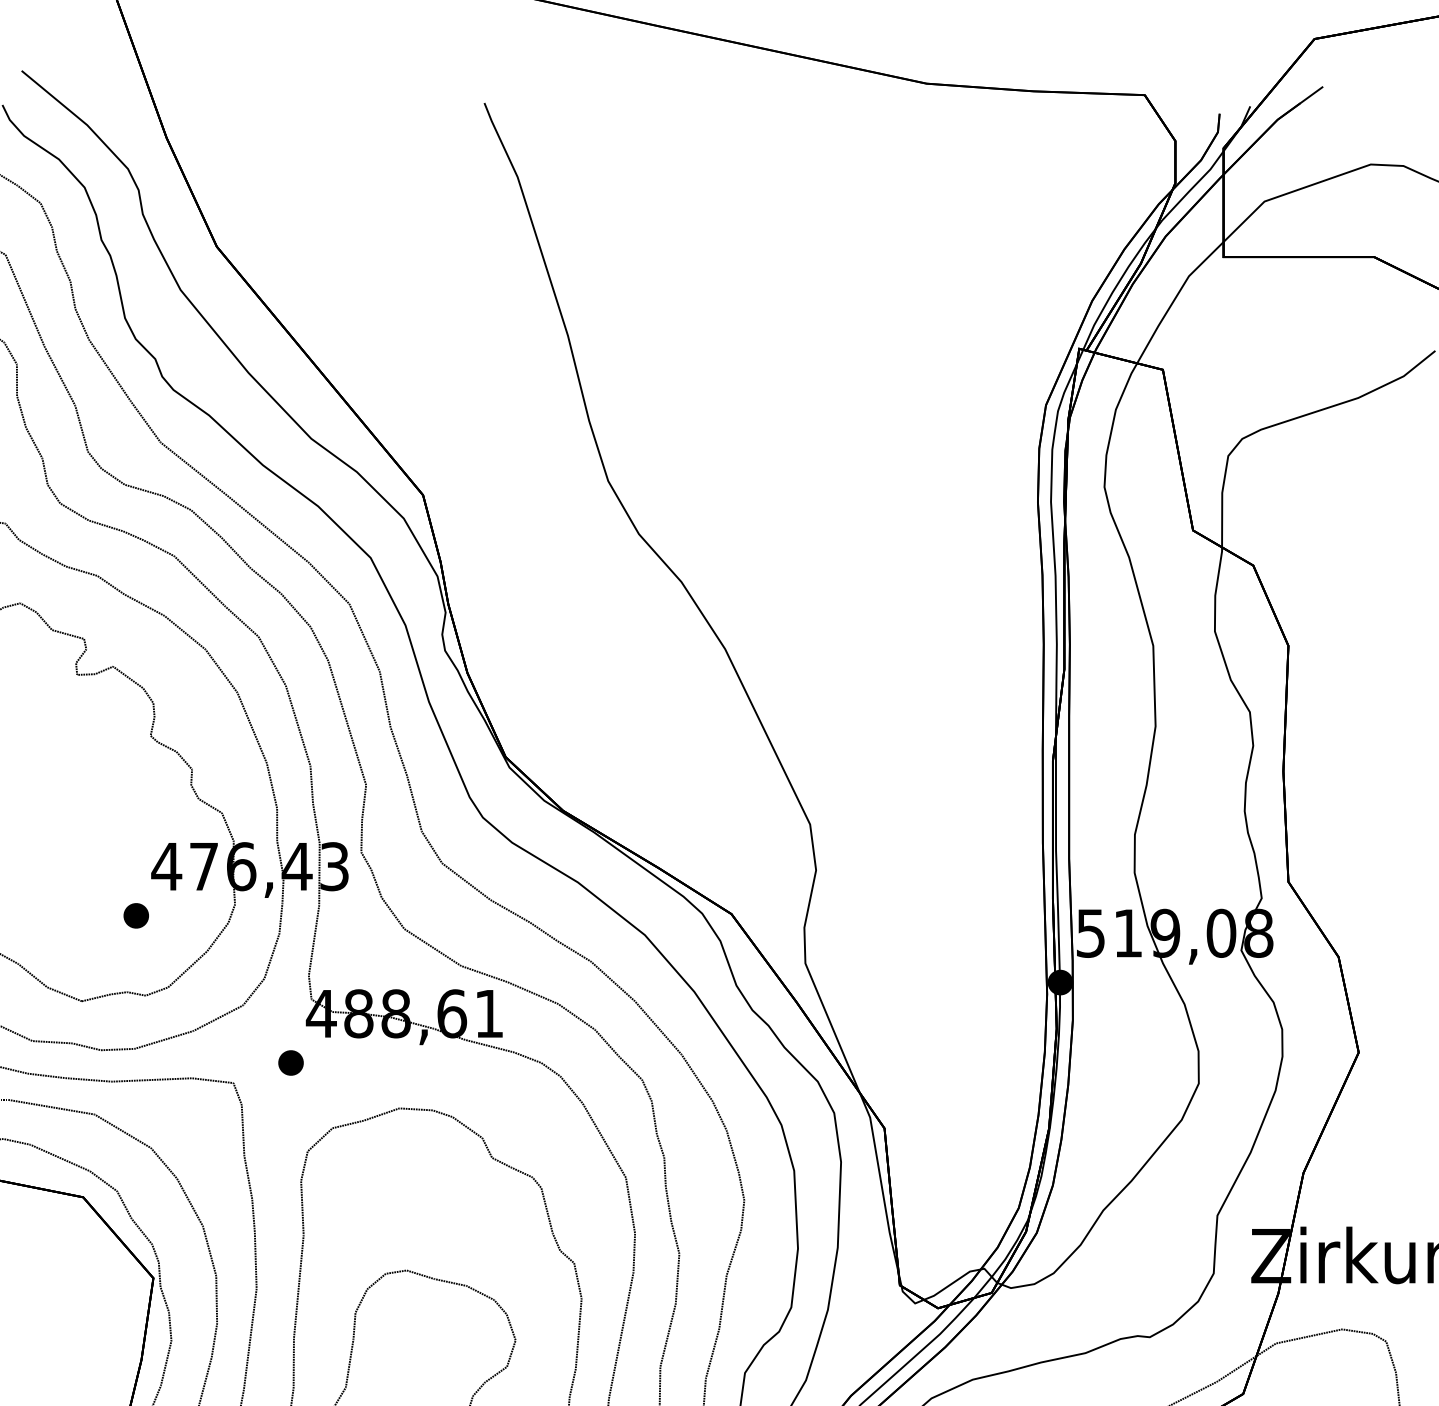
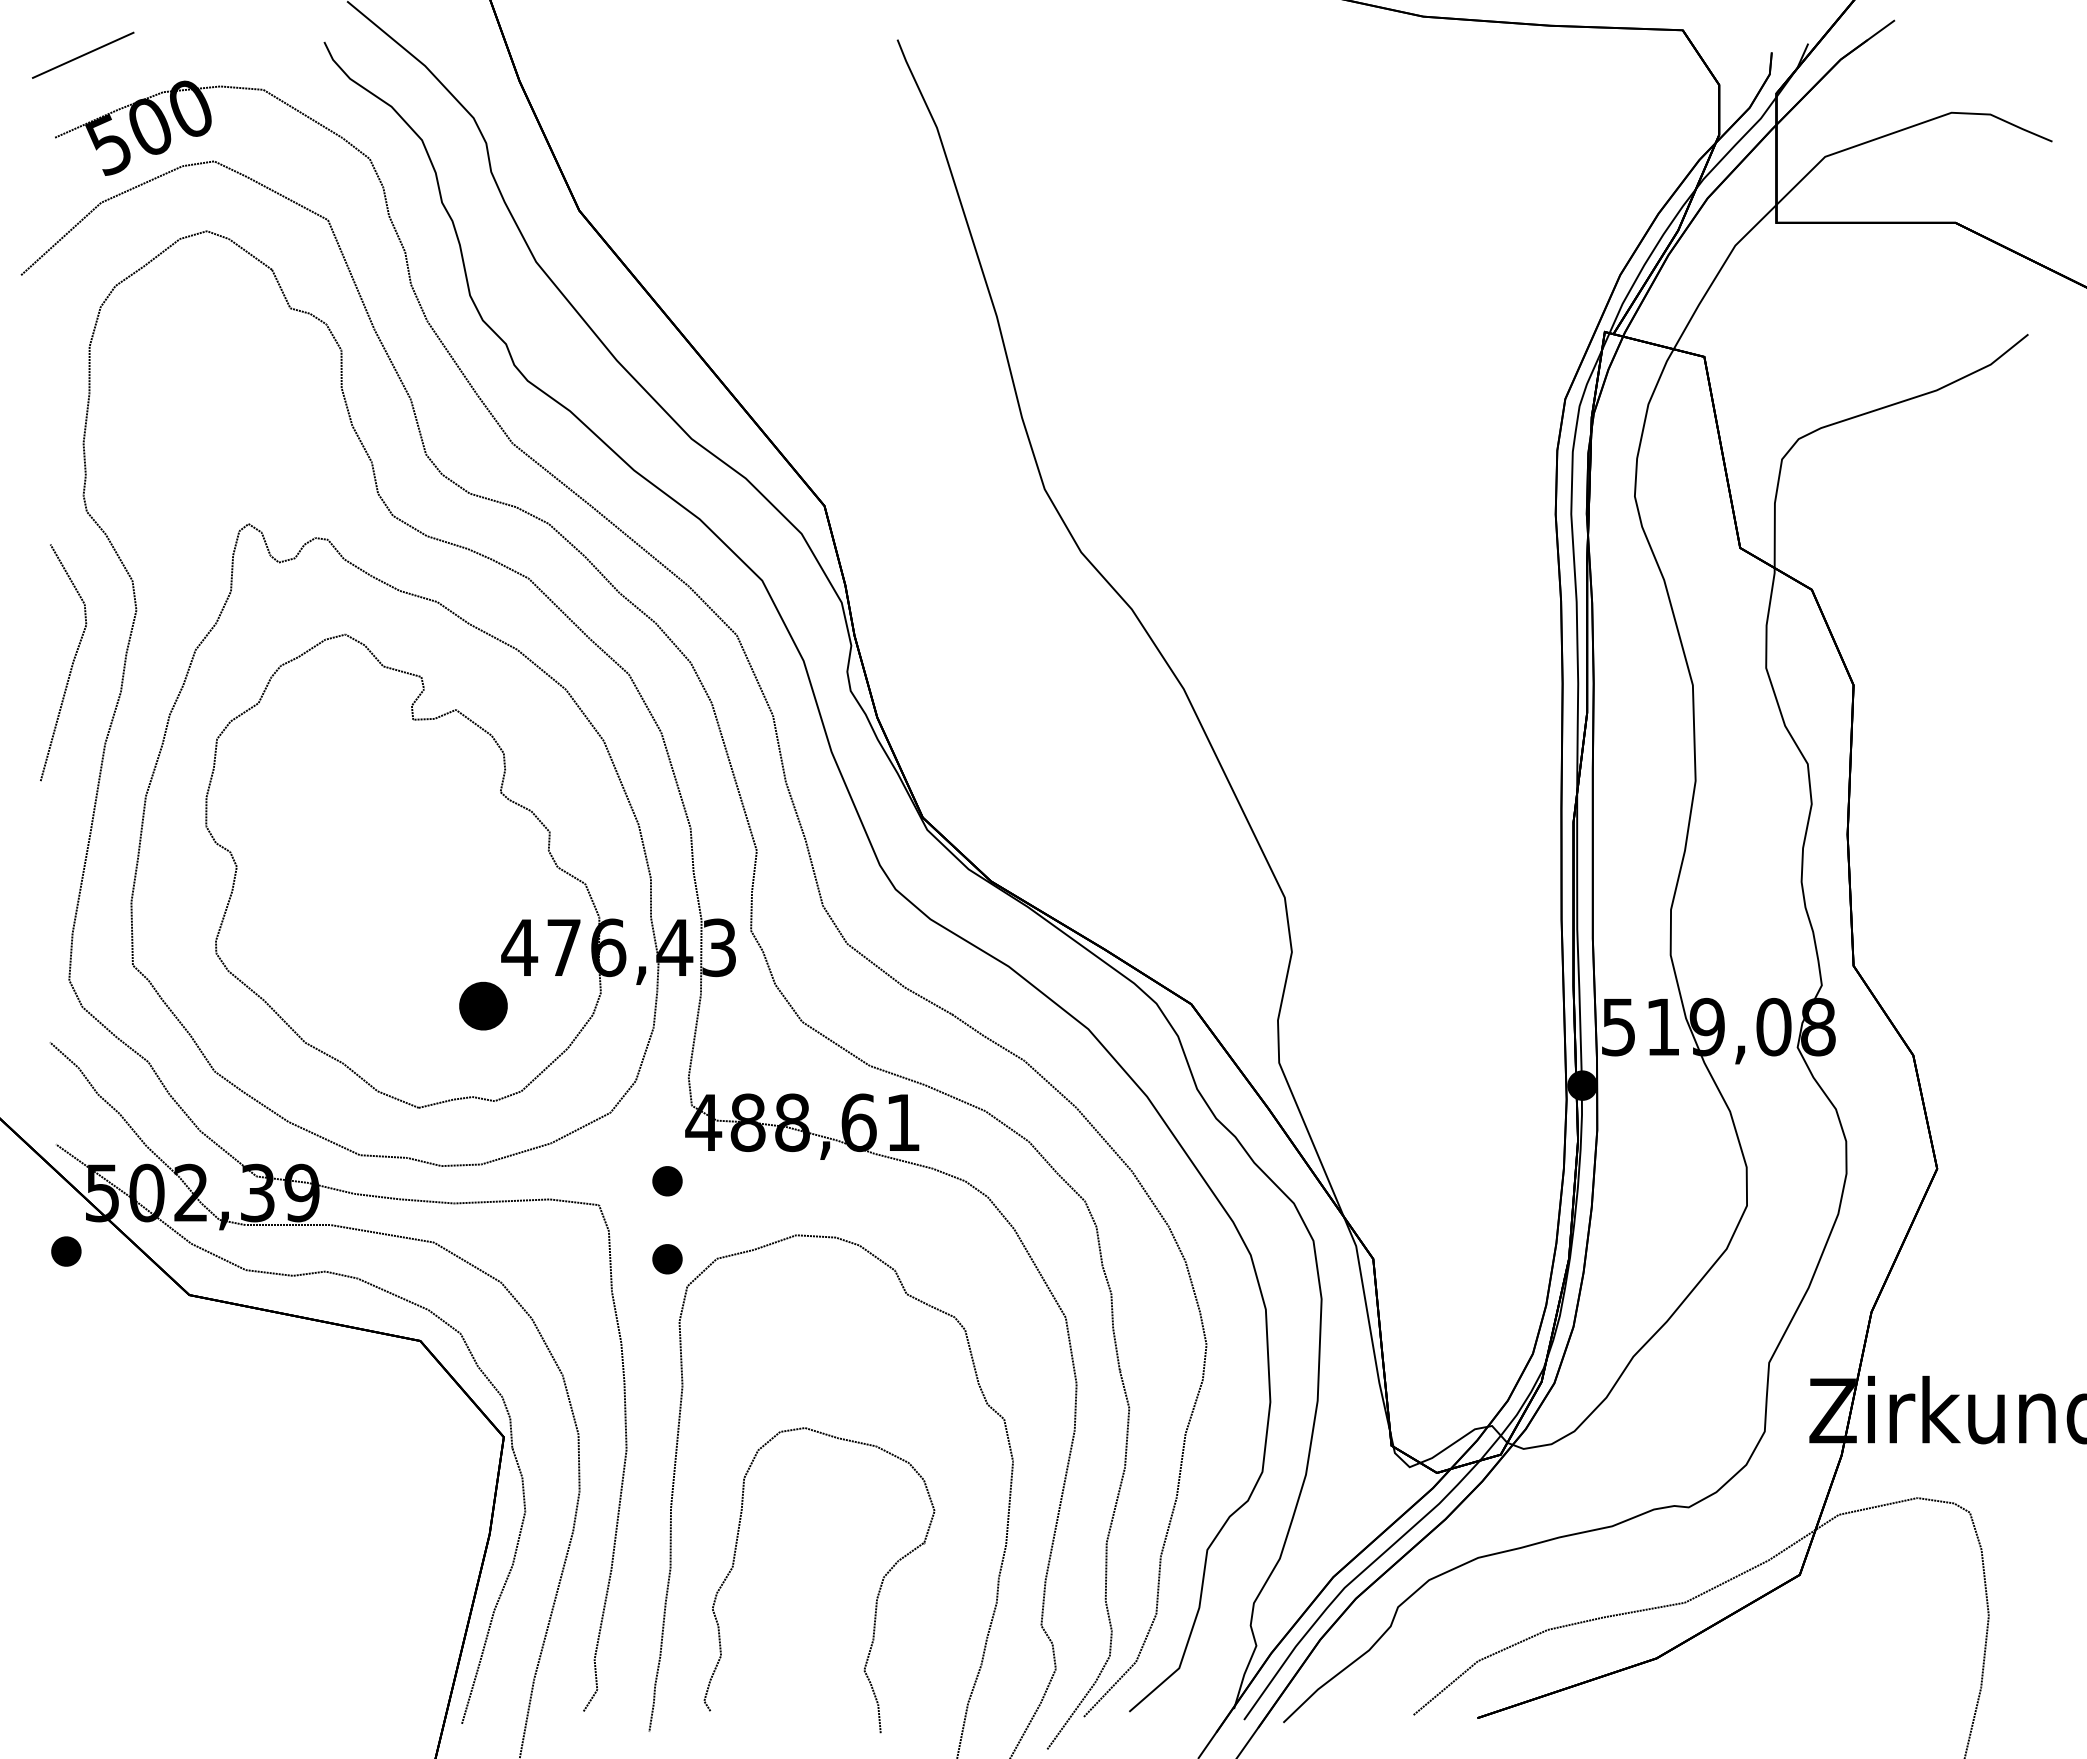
part: (136, 916) -> (483, 1006), size x1.6
part: (291, 1128) -> (667, 1259), added

